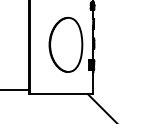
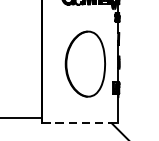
line: (61, 94) -> (80, 123), solid -> dashed

